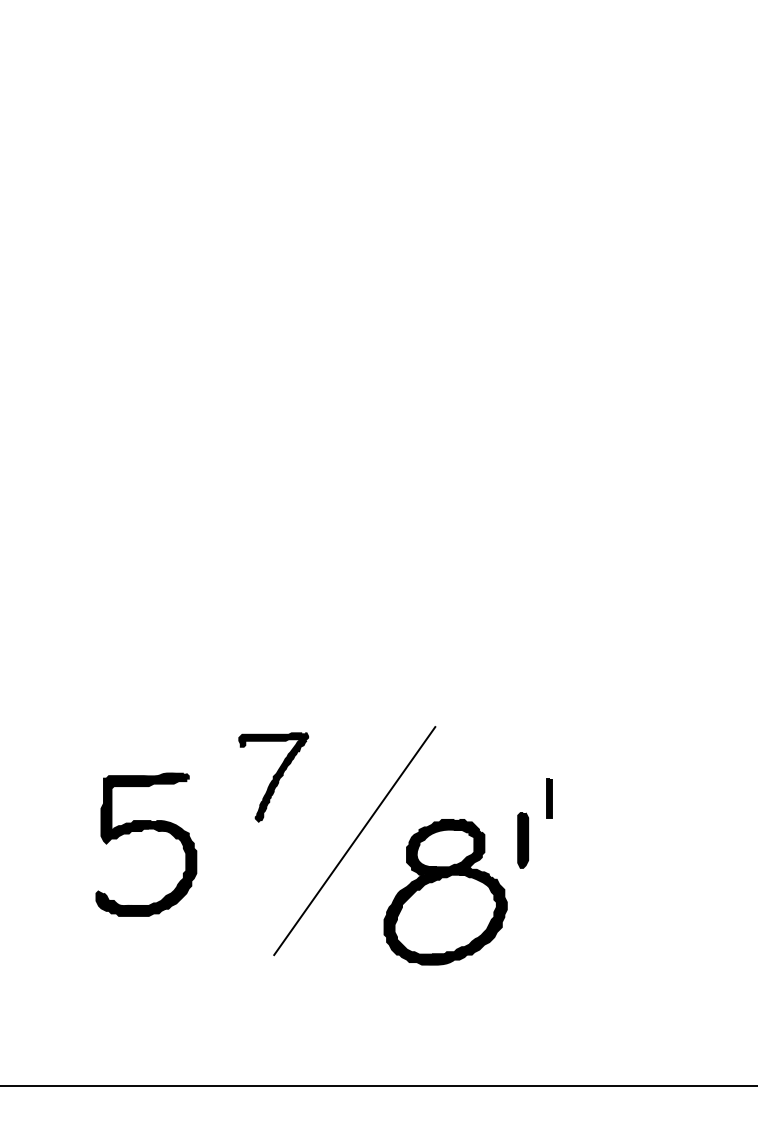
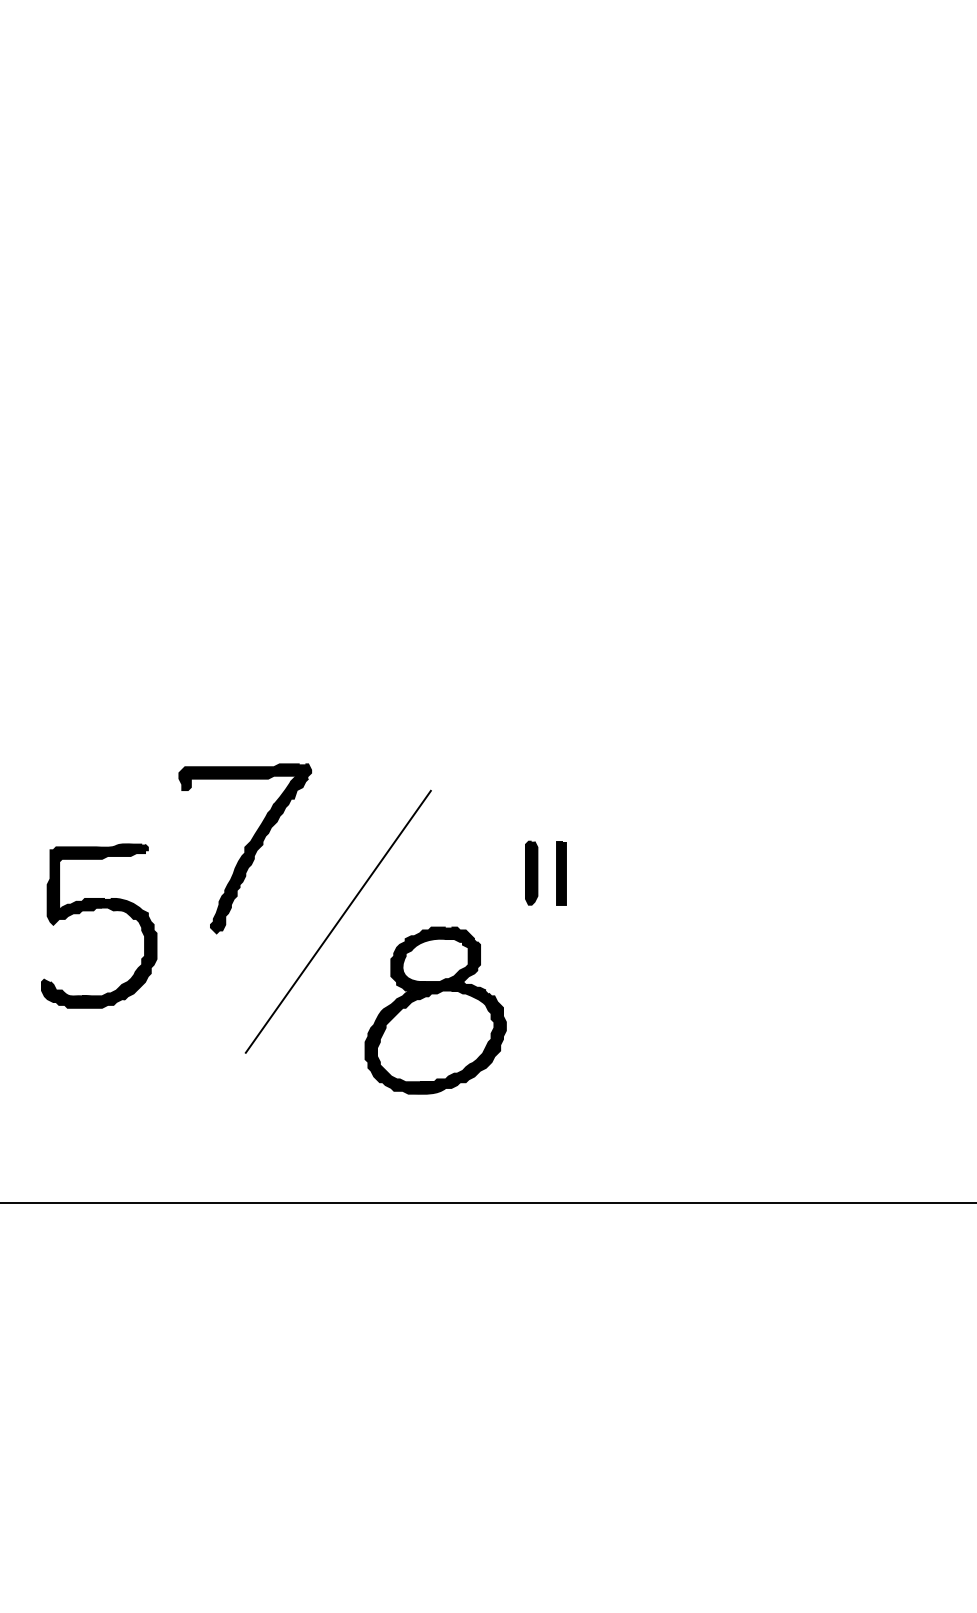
part: (273, 777) -> (245, 848), size x1.67
part: (549, 798) -> (561, 873), size x1.43
part: (523, 839) -> (531, 872), moved
part: (445, 892) -> (435, 1010), moved

